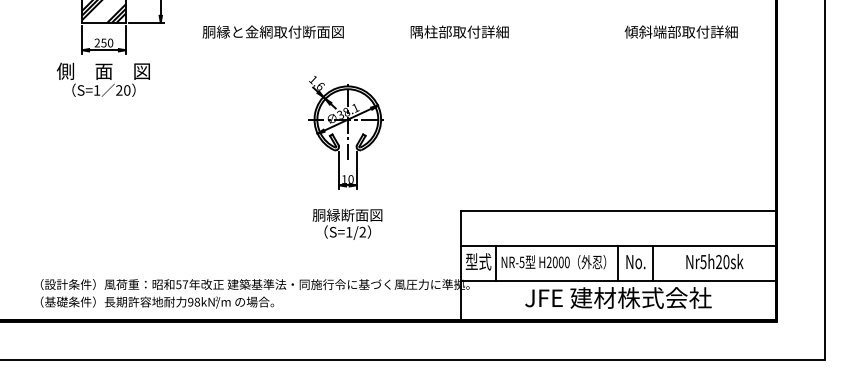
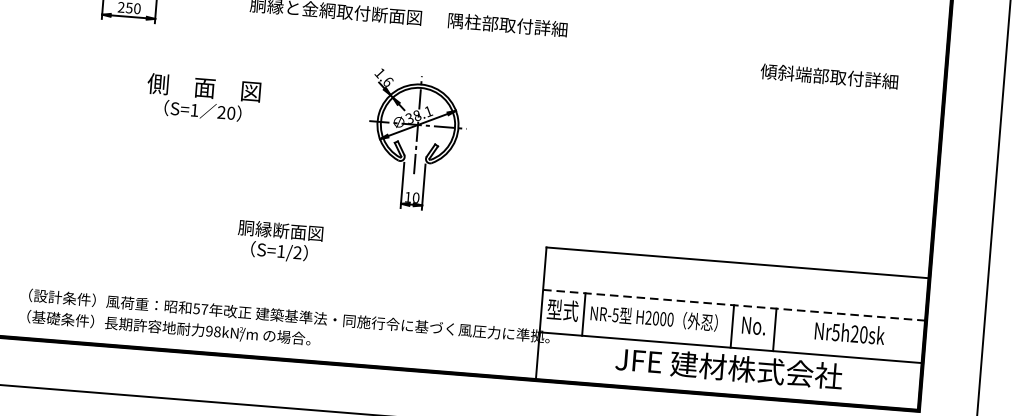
text: (459, 31) -> (507, 24), moved
text: (680, 31) -> (828, 75), moved
text: (102, 79) -> (202, 97), moved
text: (347, 223) -> (279, 240), moved
line: (618, 246) -> (734, 305), solid -> dashed

